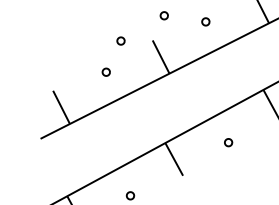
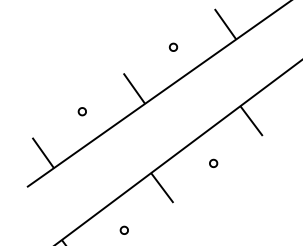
part: (164, 14) -> (131, 46), removed
part: (120, 40) -> (91, 78), removed

